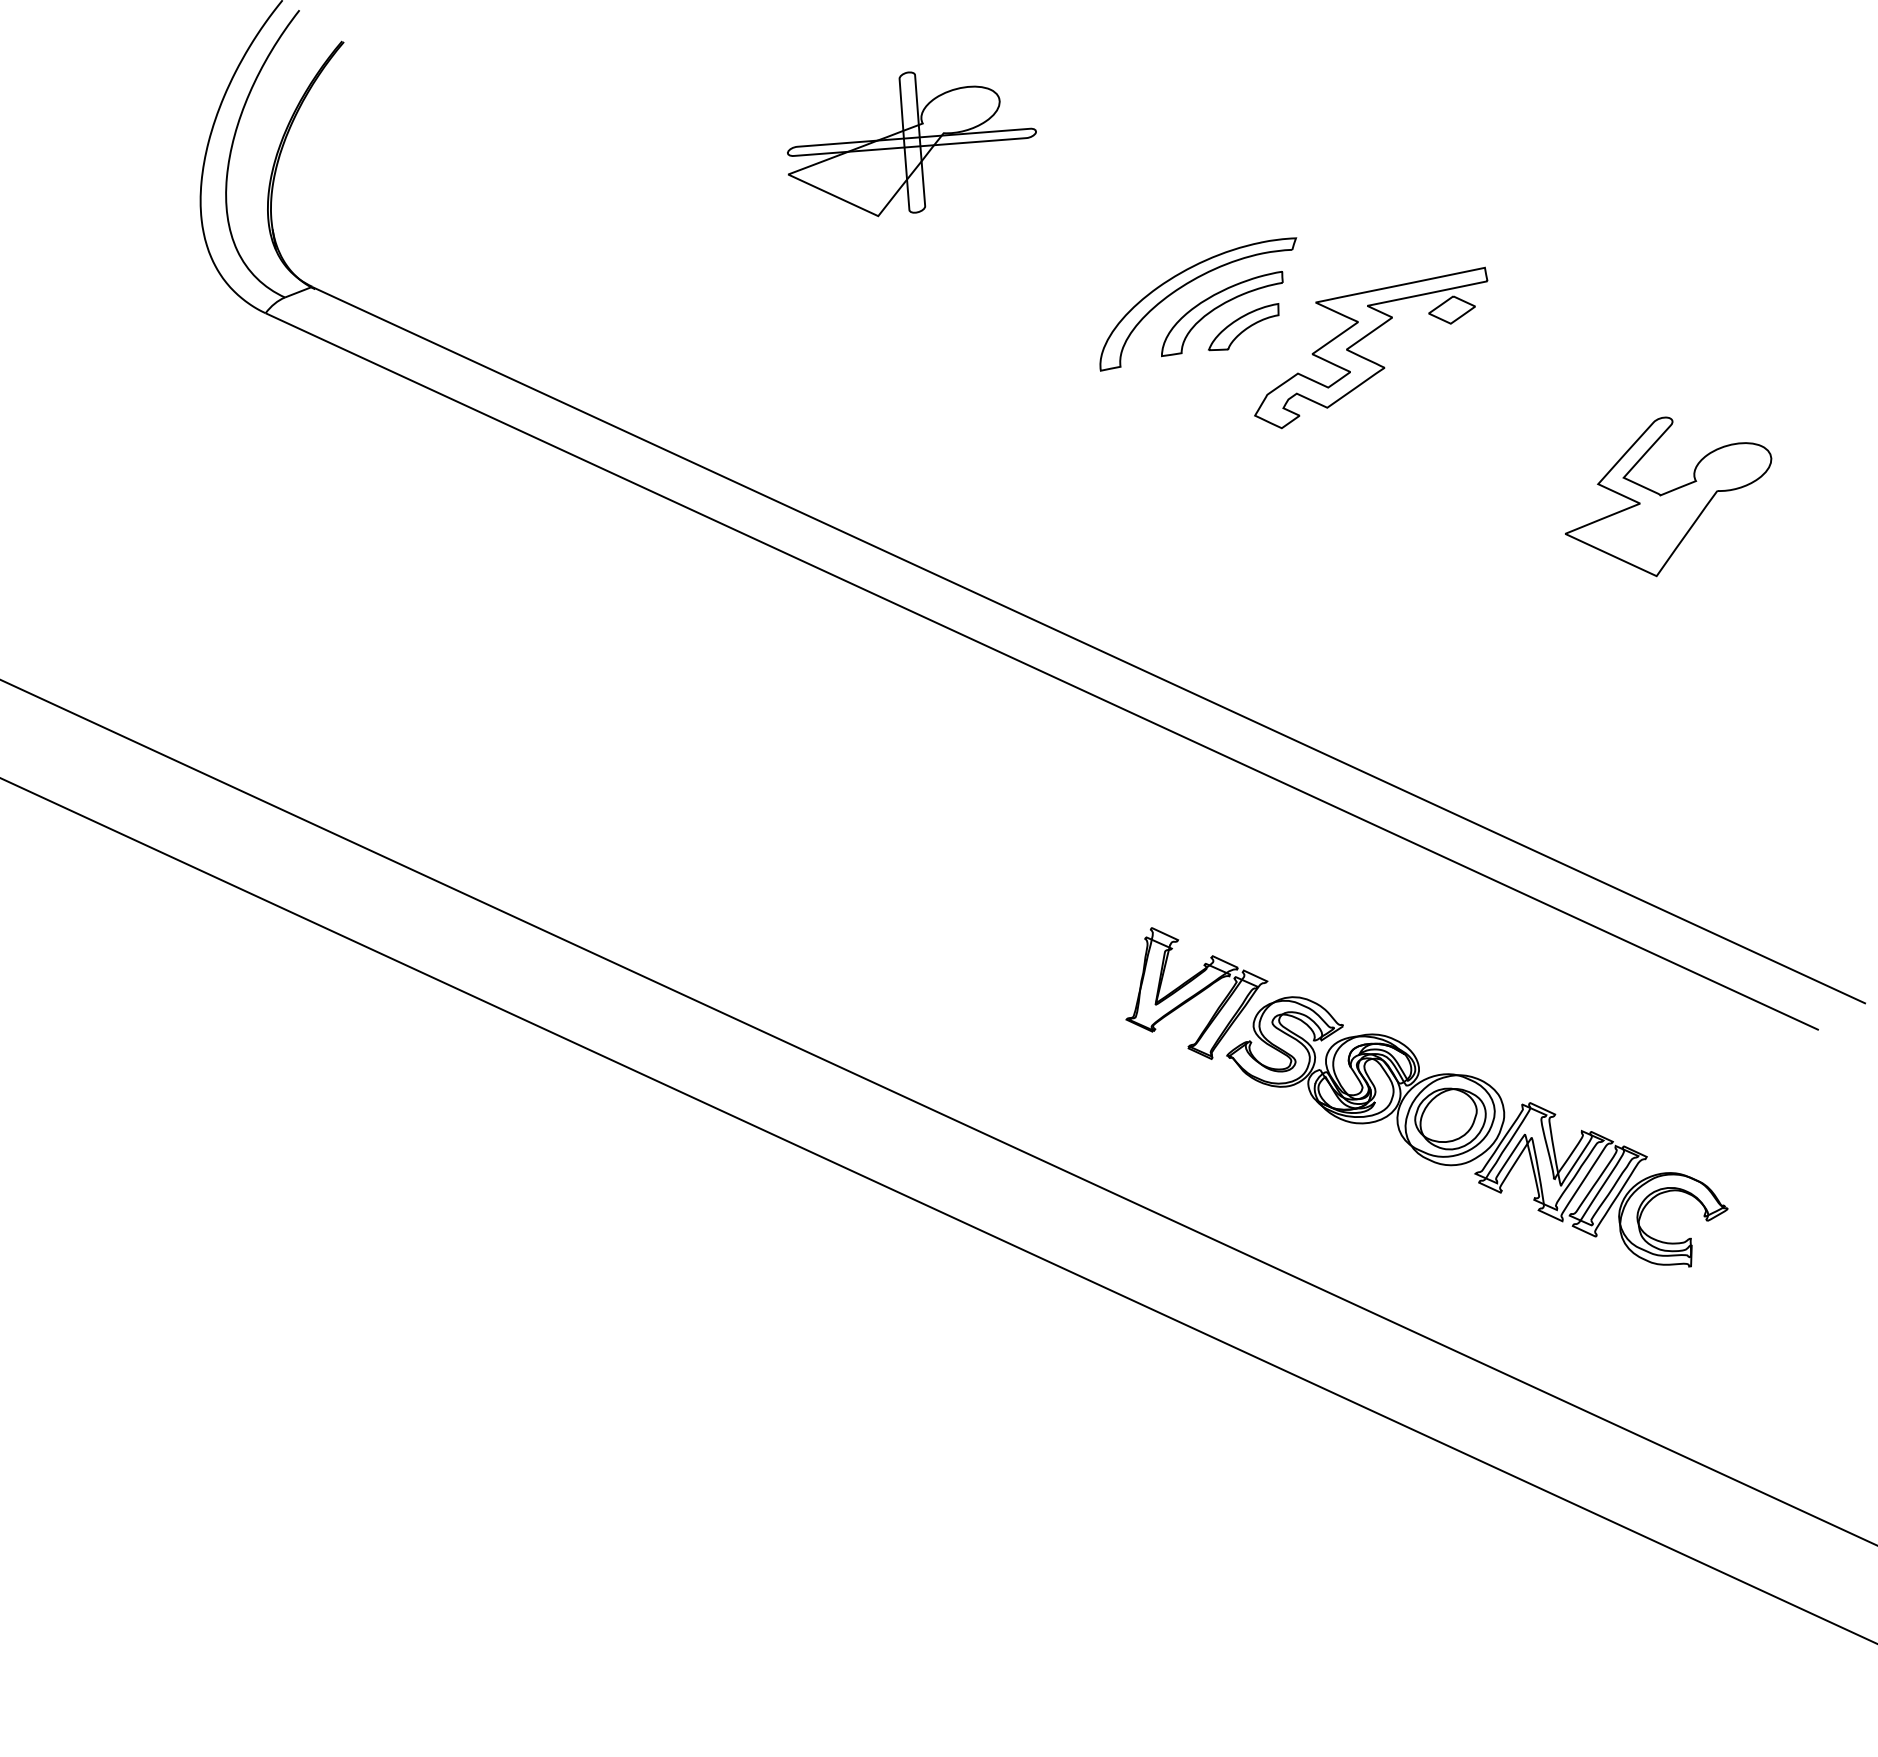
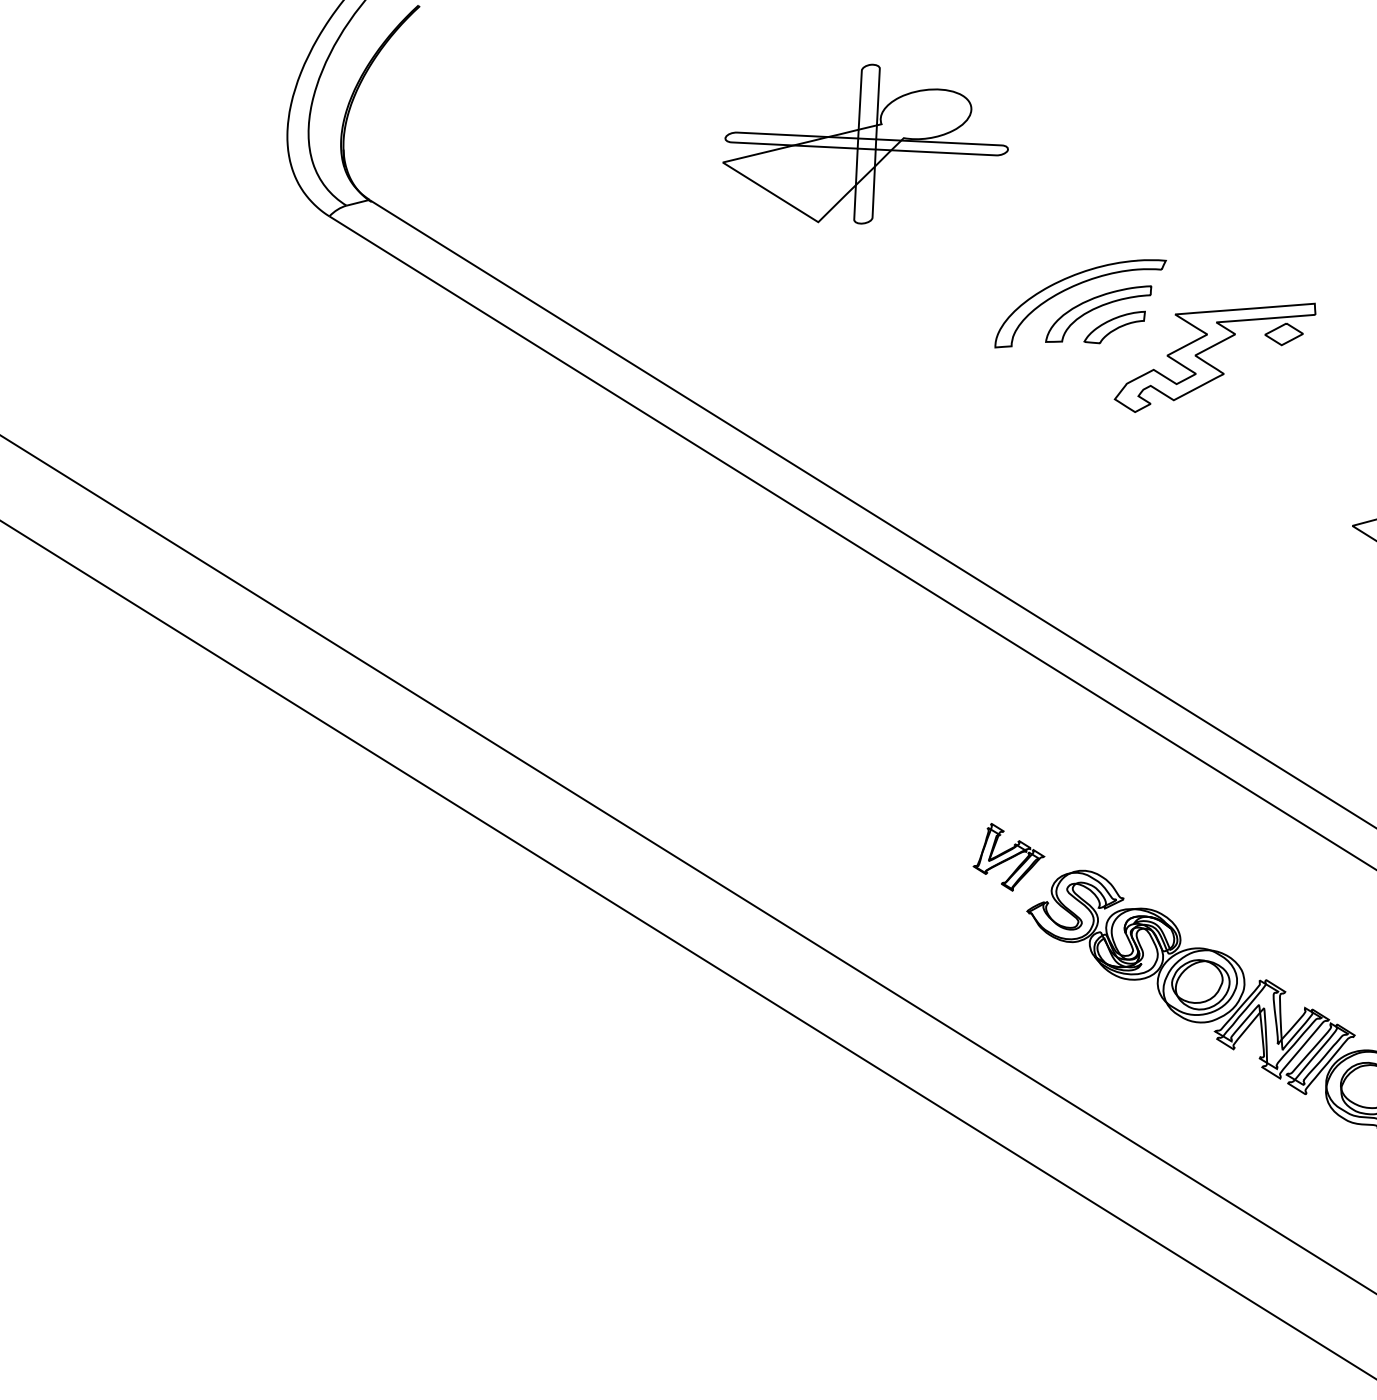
part: (911, 144) -> (866, 146), size x1.4
part: (1196, 993) -> (1009, 858), size x0.6

